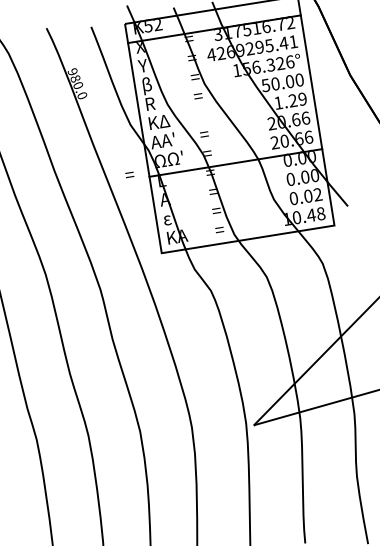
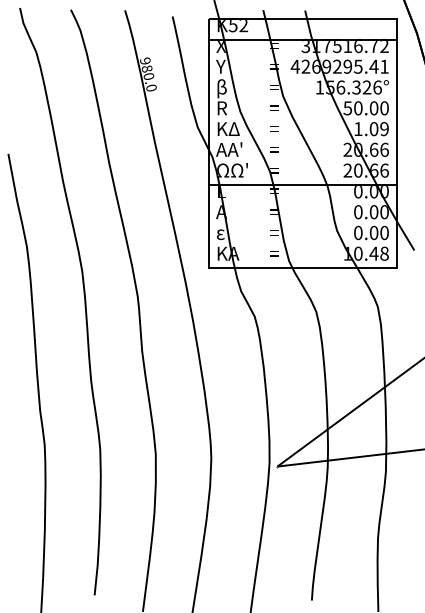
text: (292, 101) -> (373, 129), 1.29 -> 1.09
text: (129, 174) -> (274, 128), moved
text: (318, 195) -> (384, 233), 0.02 -> 0.00

